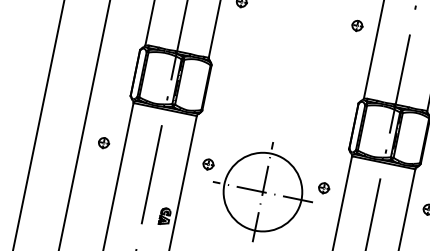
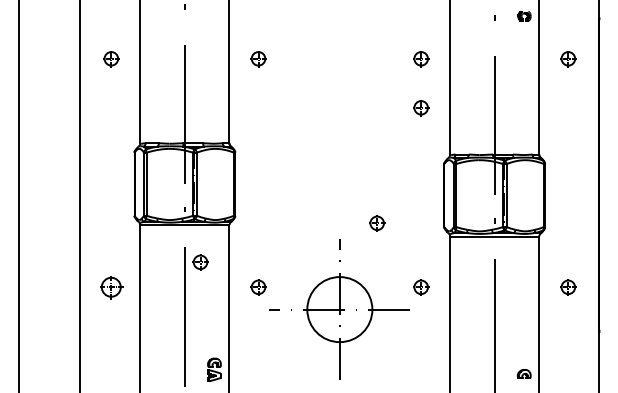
part: (350, 61) -> (421, 108), added
part: (302, 136) -> (377, 223), added
part: (170, 138) -> (200, 262), added
part: (103, 143) -> (111, 287), size x1.4
circle: (262, 191) -> (339, 309), size x0.6

